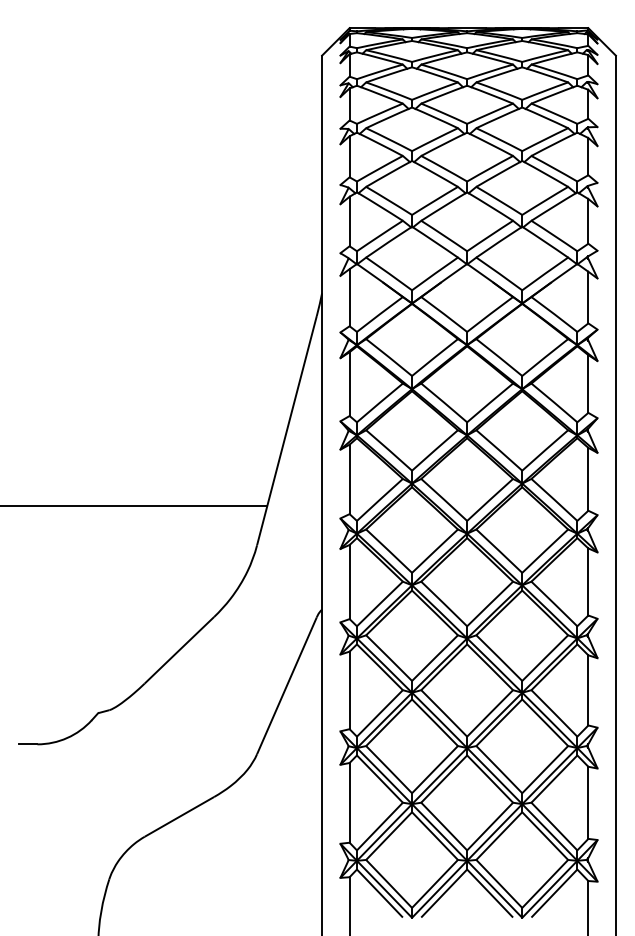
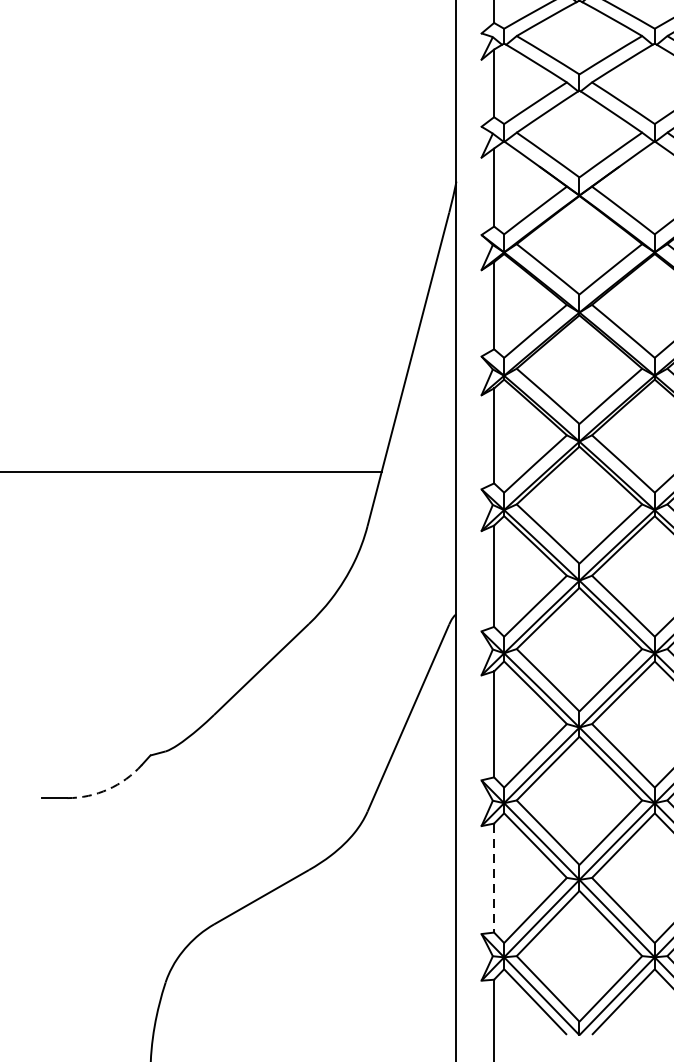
arc: (67, 738) -> (108, 790), solid -> dashed
line: (349, 802) -> (493, 877), solid -> dashed

